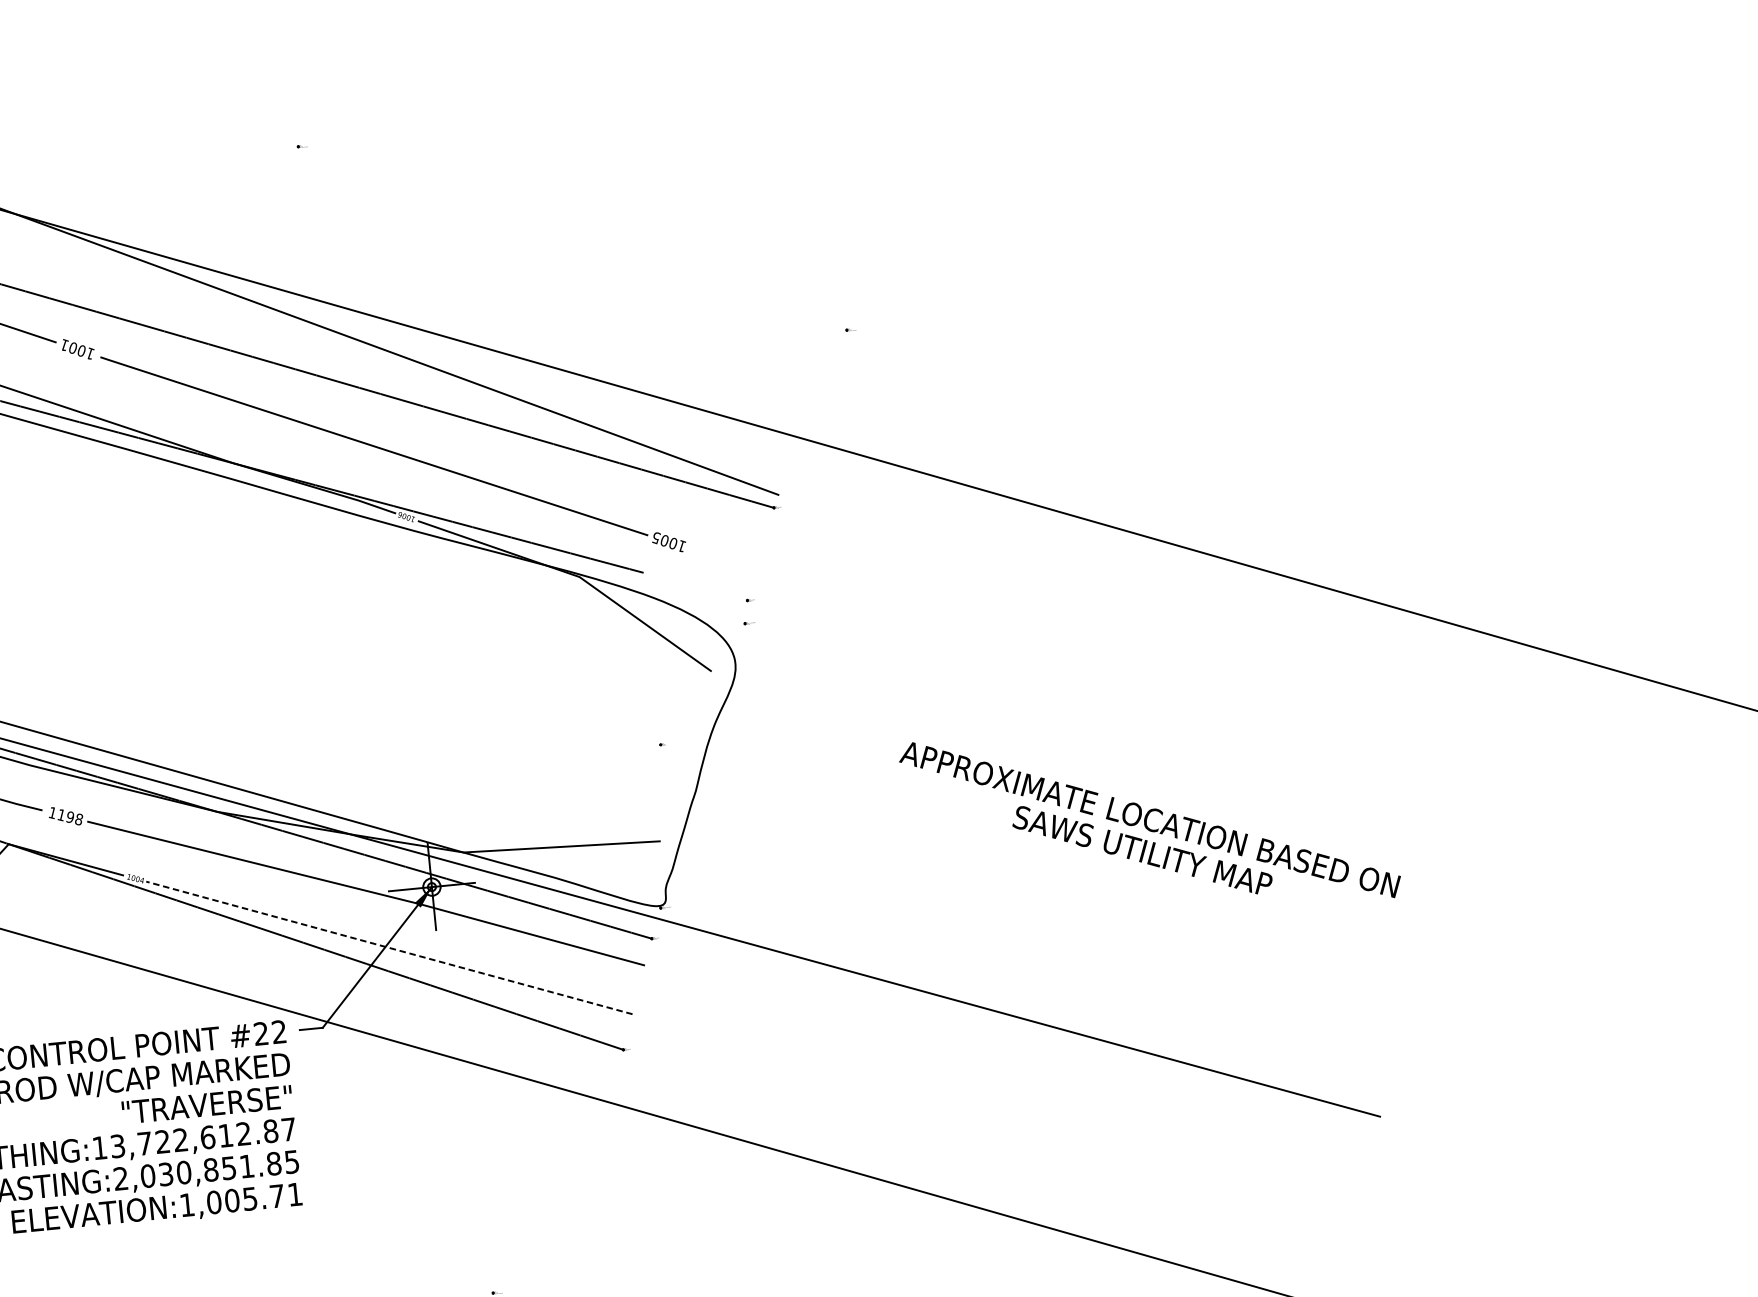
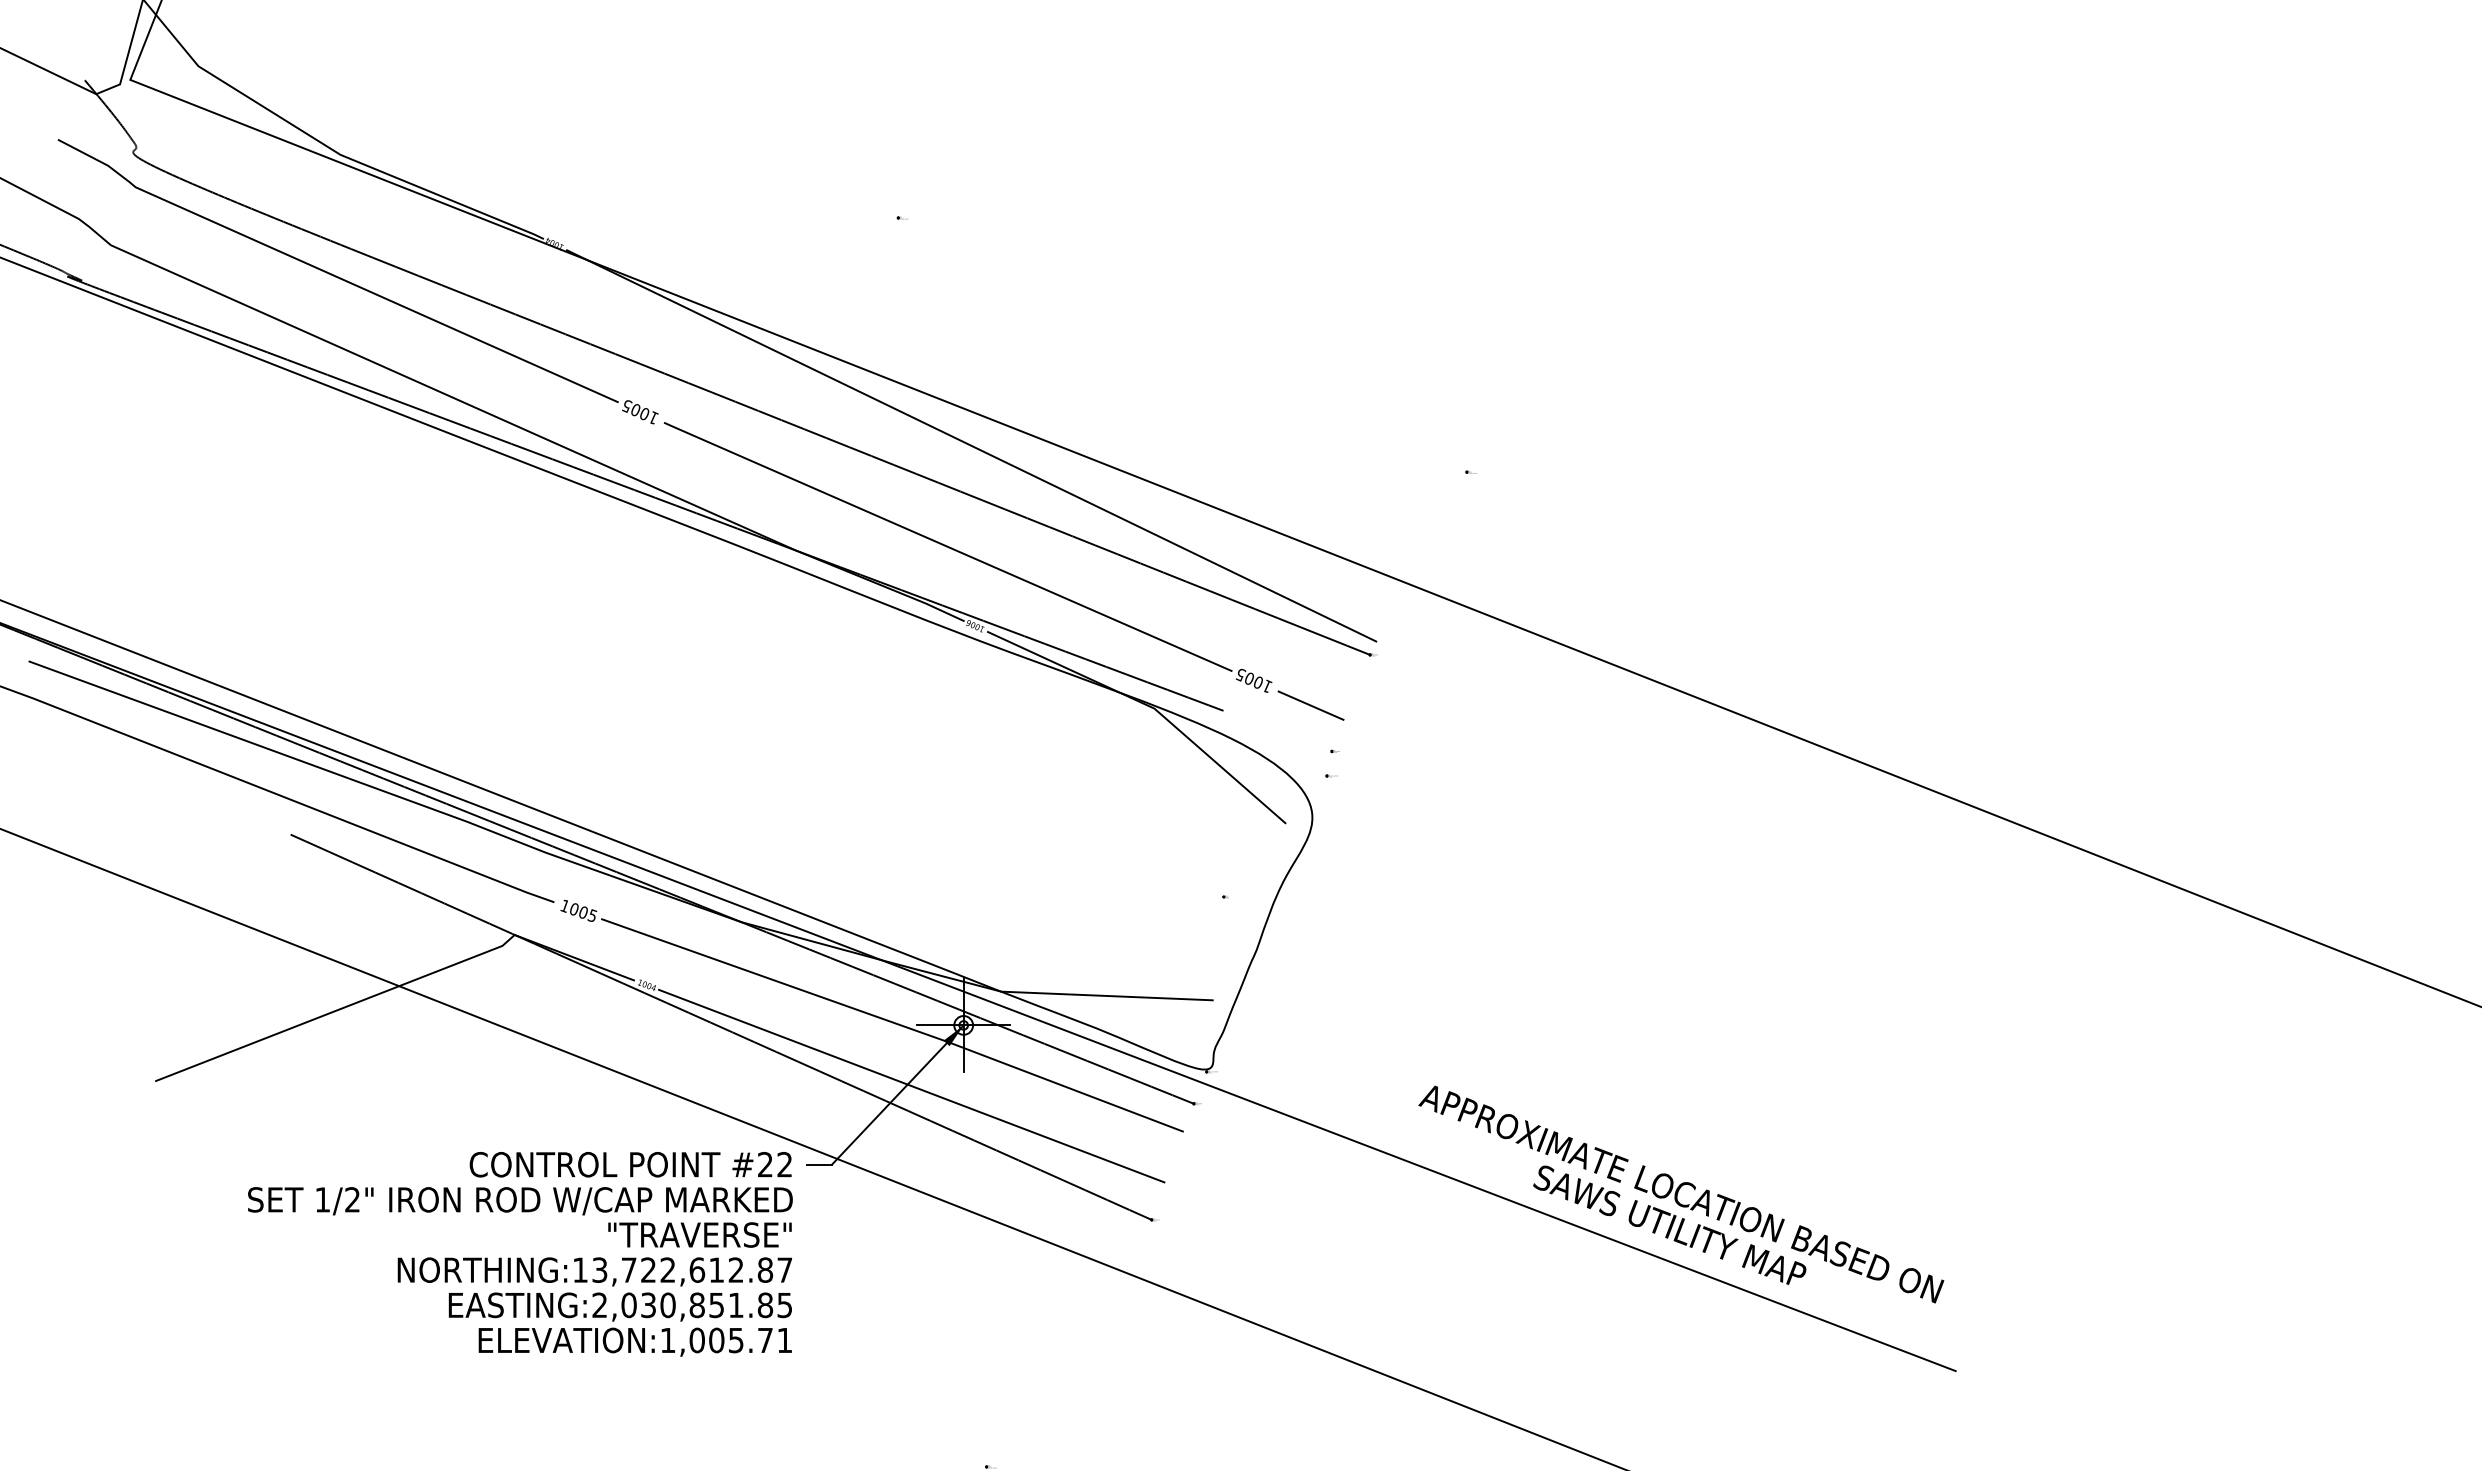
text: (65, 344) -> (627, 405), 1001 -> 1005
line: (723, 559) -> (1310, 705), added
text: (70, 817) -> (583, 912), 1198 -> 1005
text: (1150, 820) -> (1681, 1194), moved
line: (389, 947) -> (911, 1085), dashed -> solid

